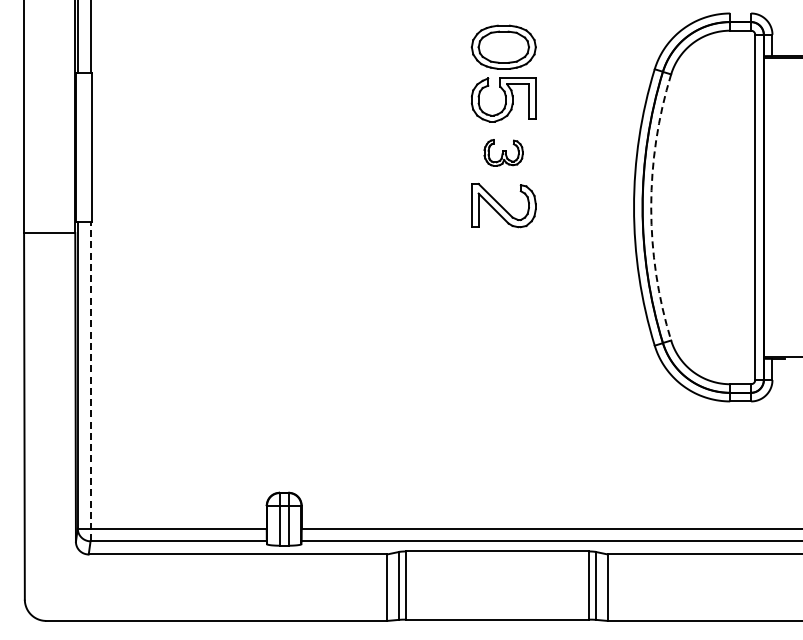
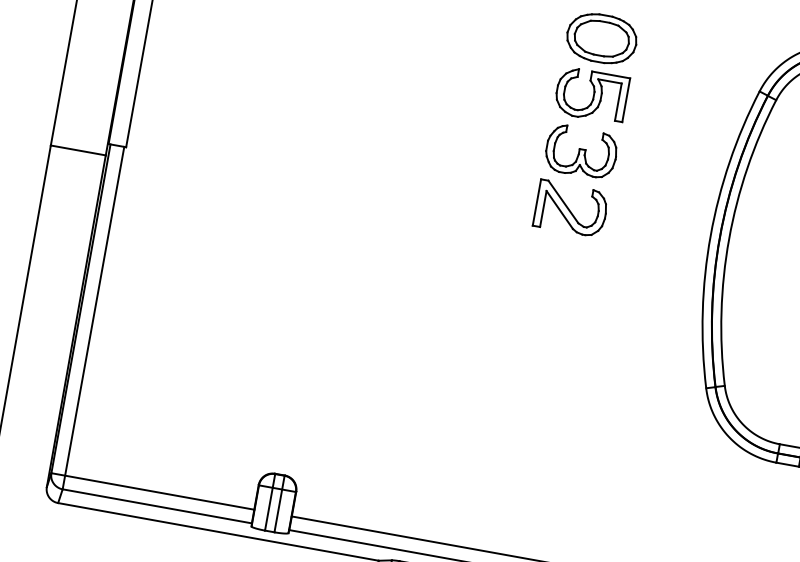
part: (503, 152) -> (581, 151), size x1.67
arc: (651, 207) -> (729, 239), dashed -> solid
line: (90, 381) -> (93, 317), dashed -> solid

